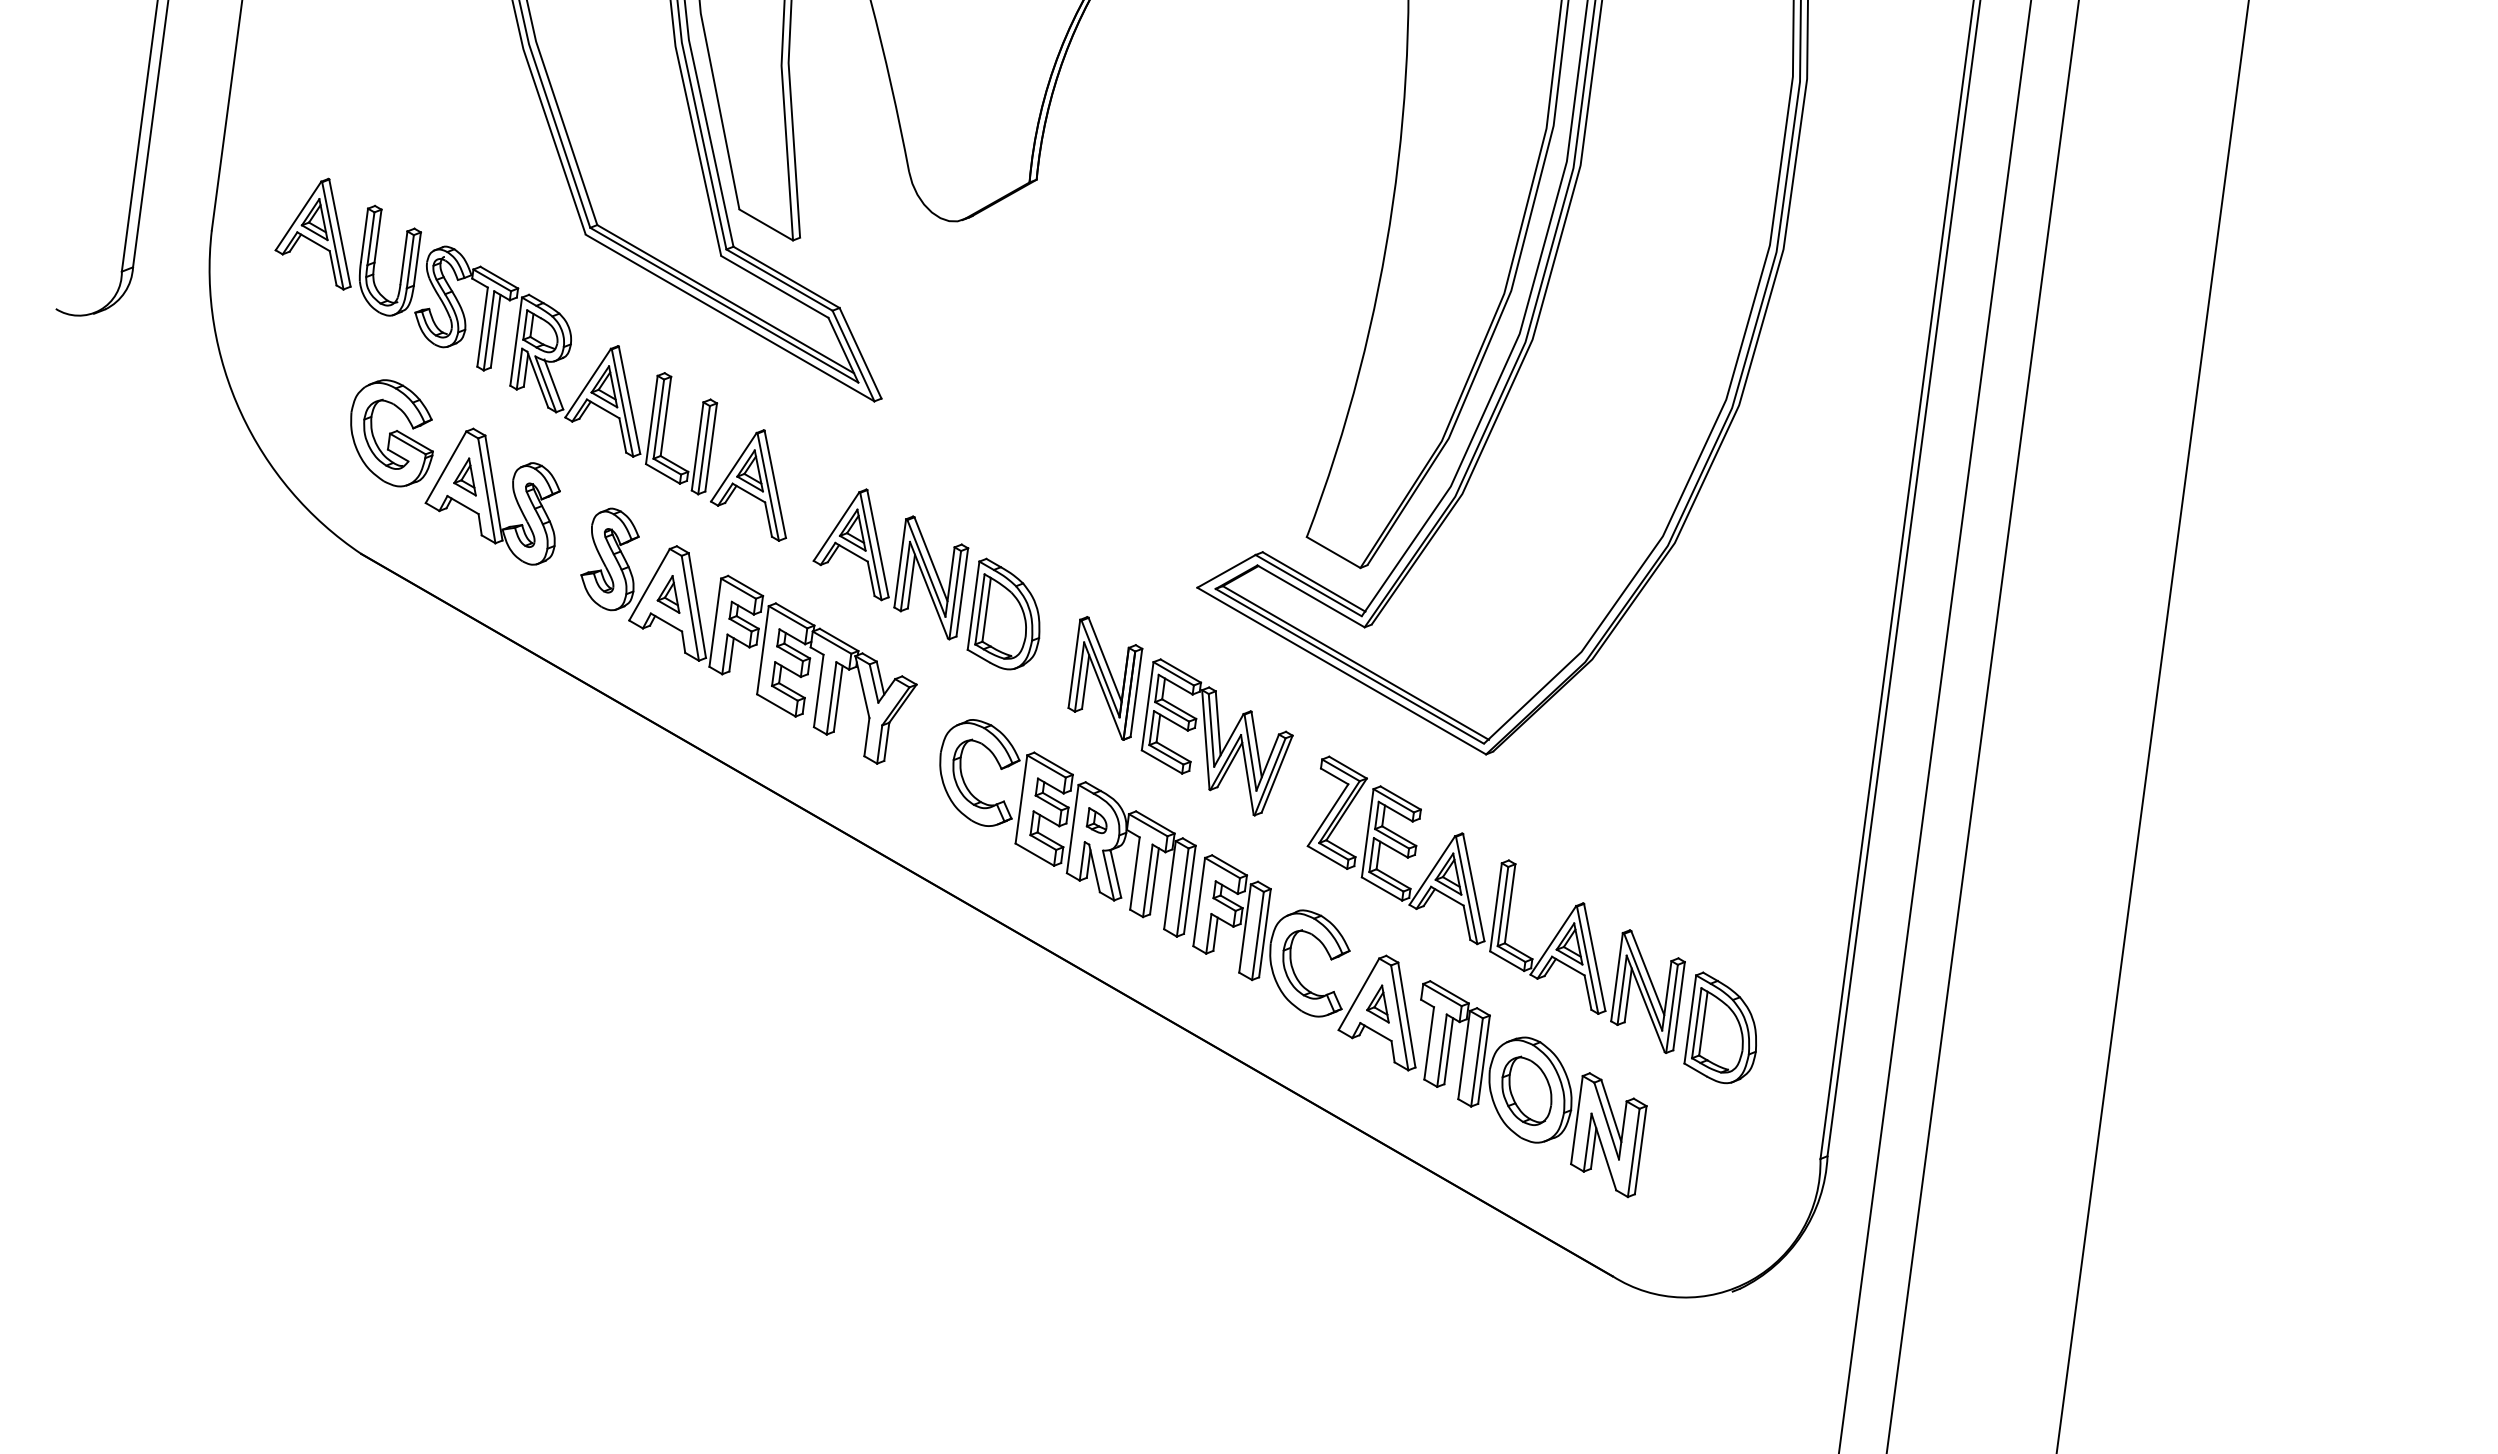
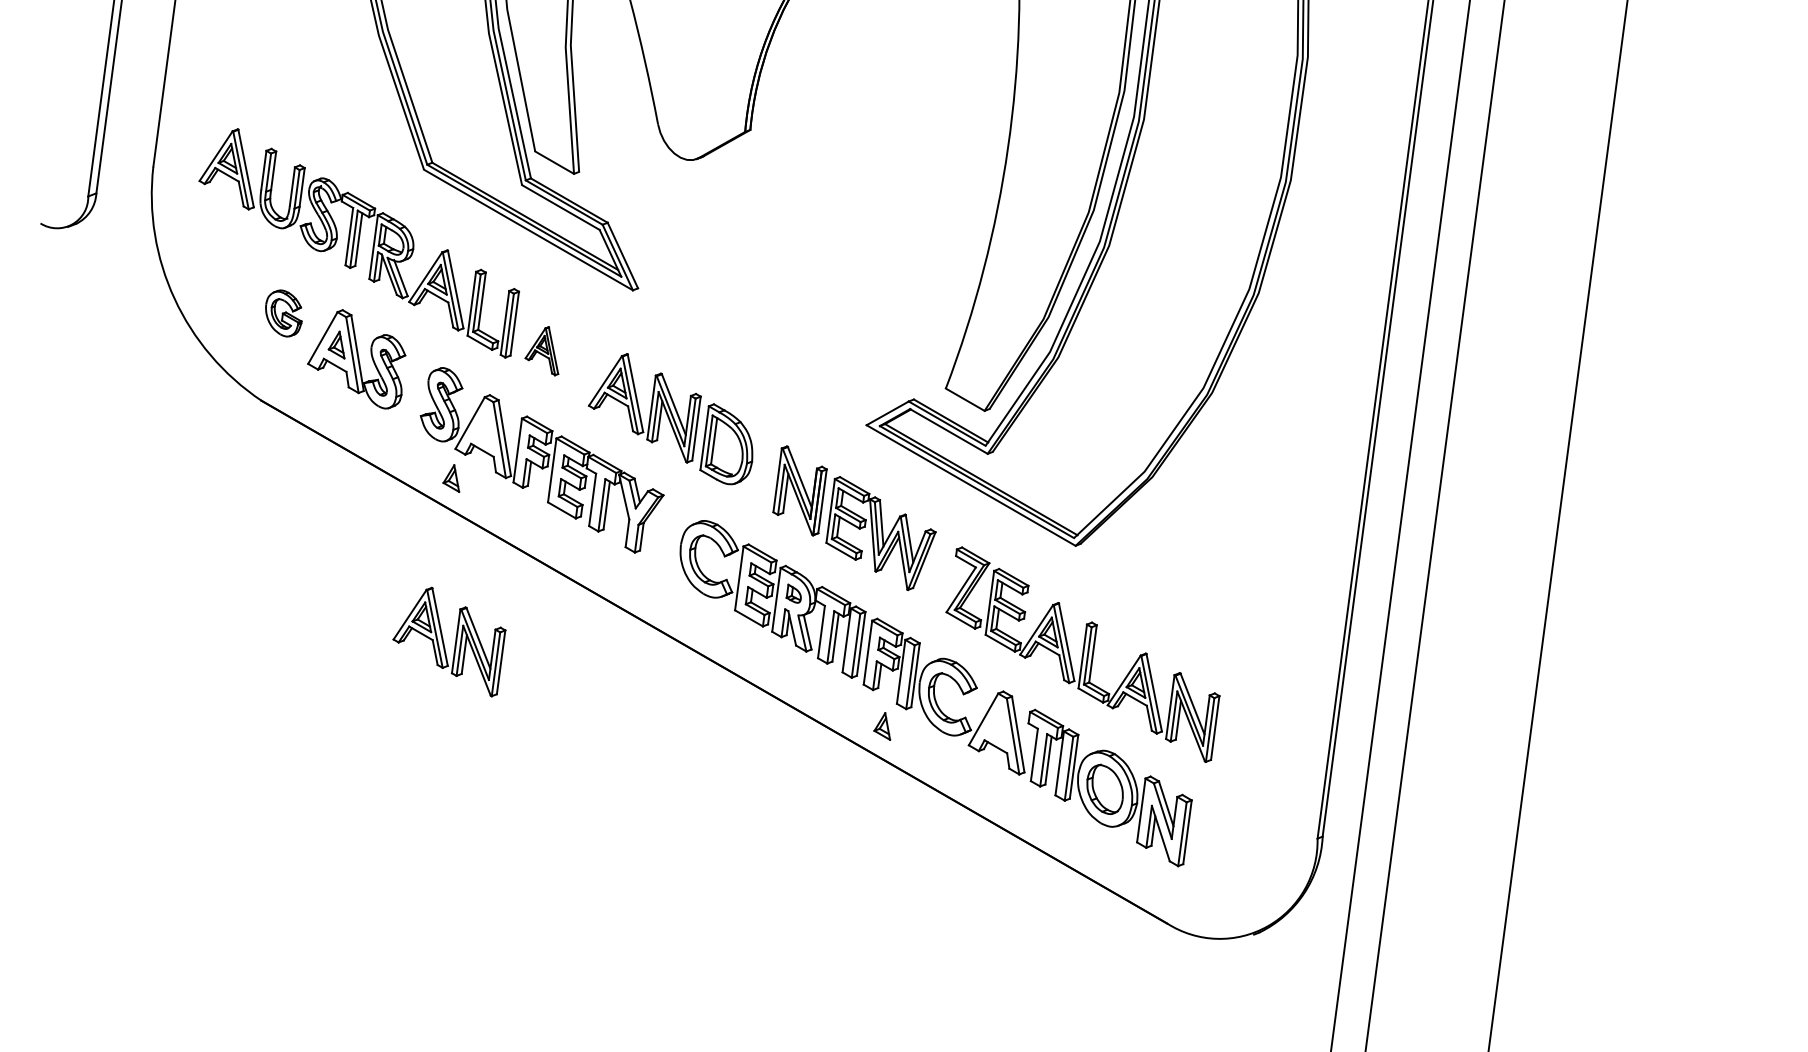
part: (391, 433) -> (283, 313), size x0.6
part: (748, 485) -> (541, 351), size x0.6
part: (668, 594) -> (451, 478), moved
part: (613, 888) -> (444, 642), added
part: (1377, 1003) -> (881, 726), moved
part: (1719, 1027) -> (1244, 743), removed

